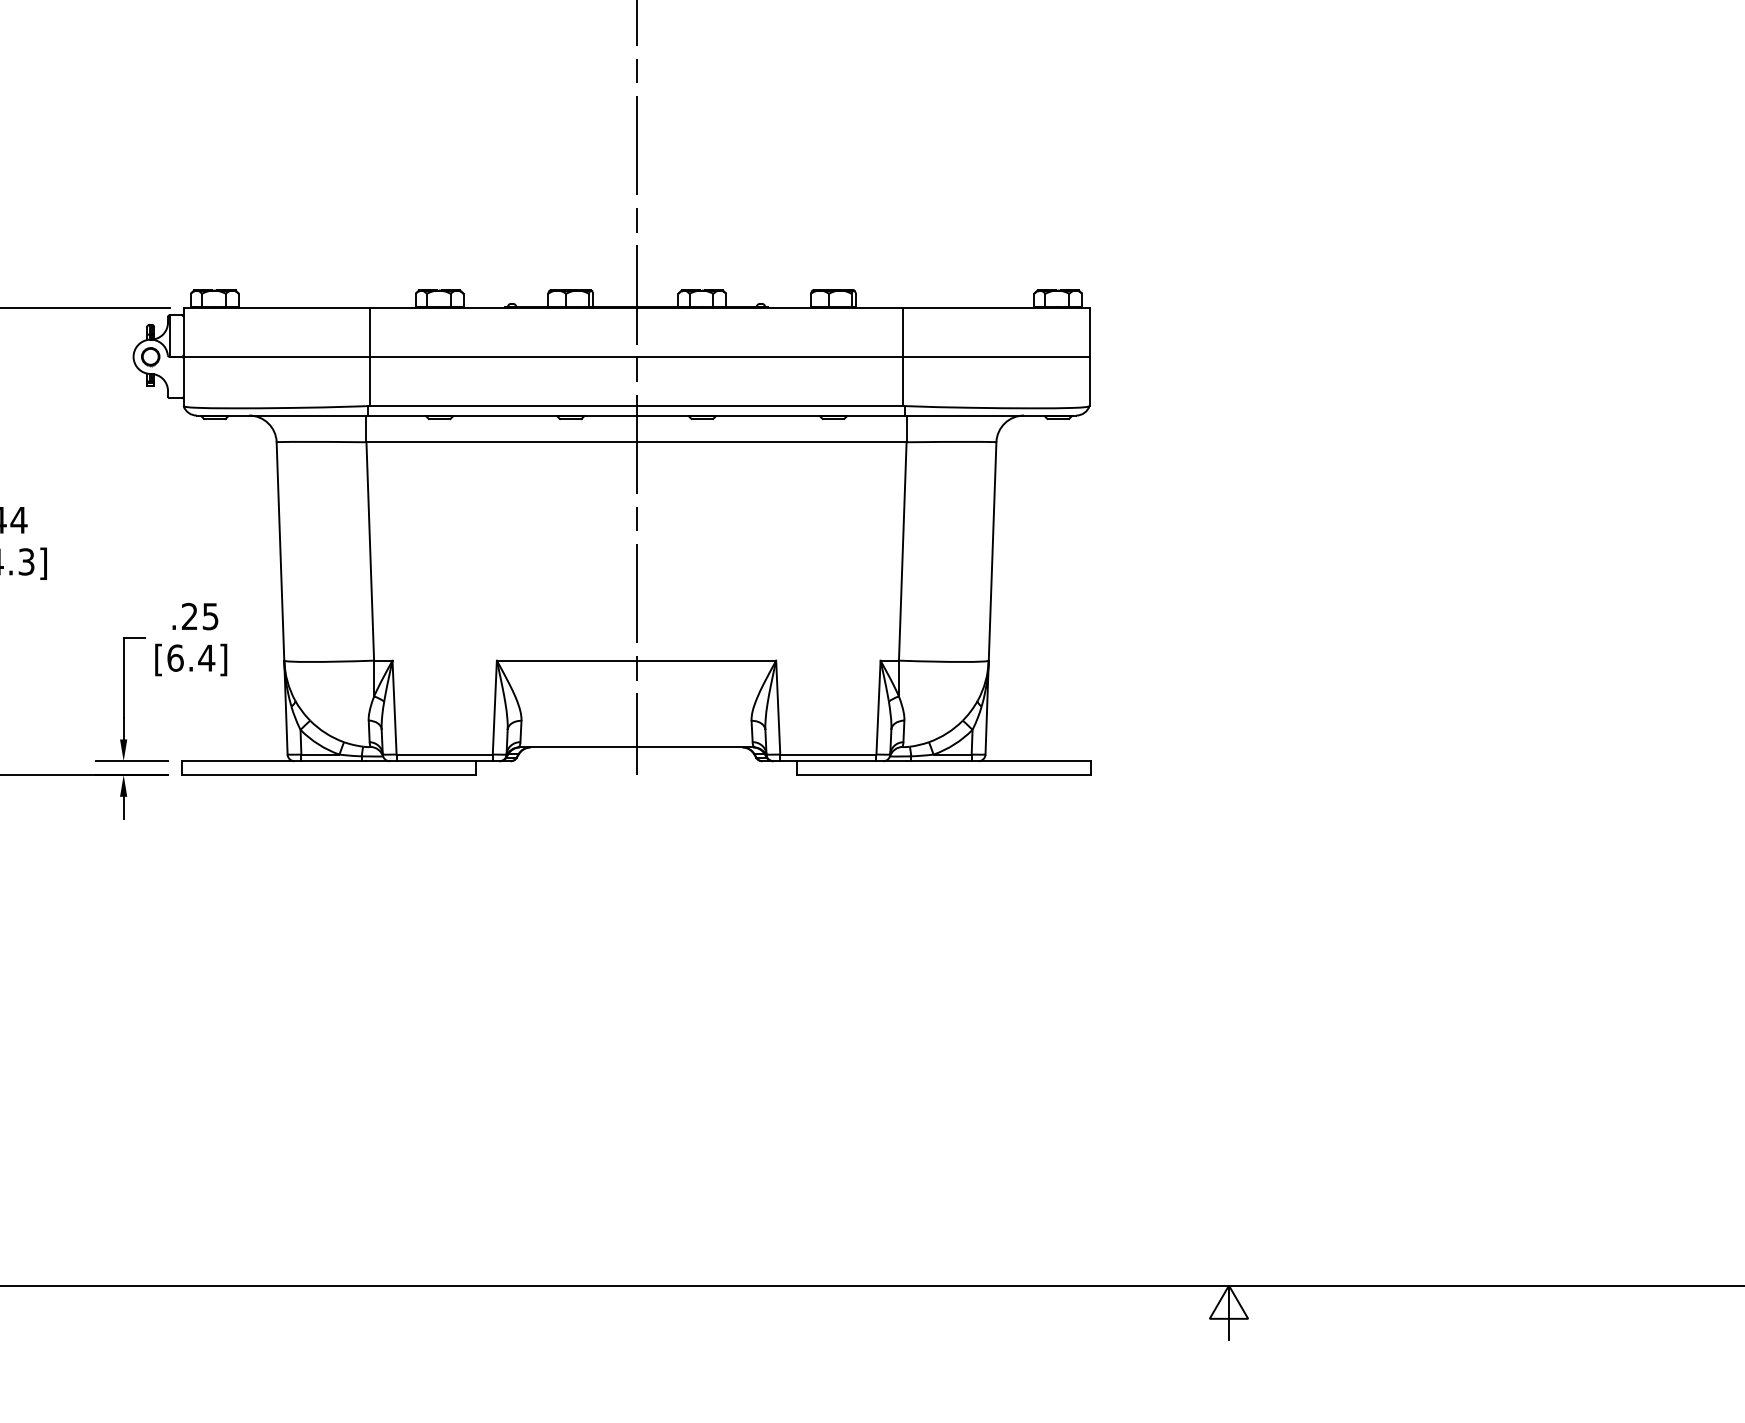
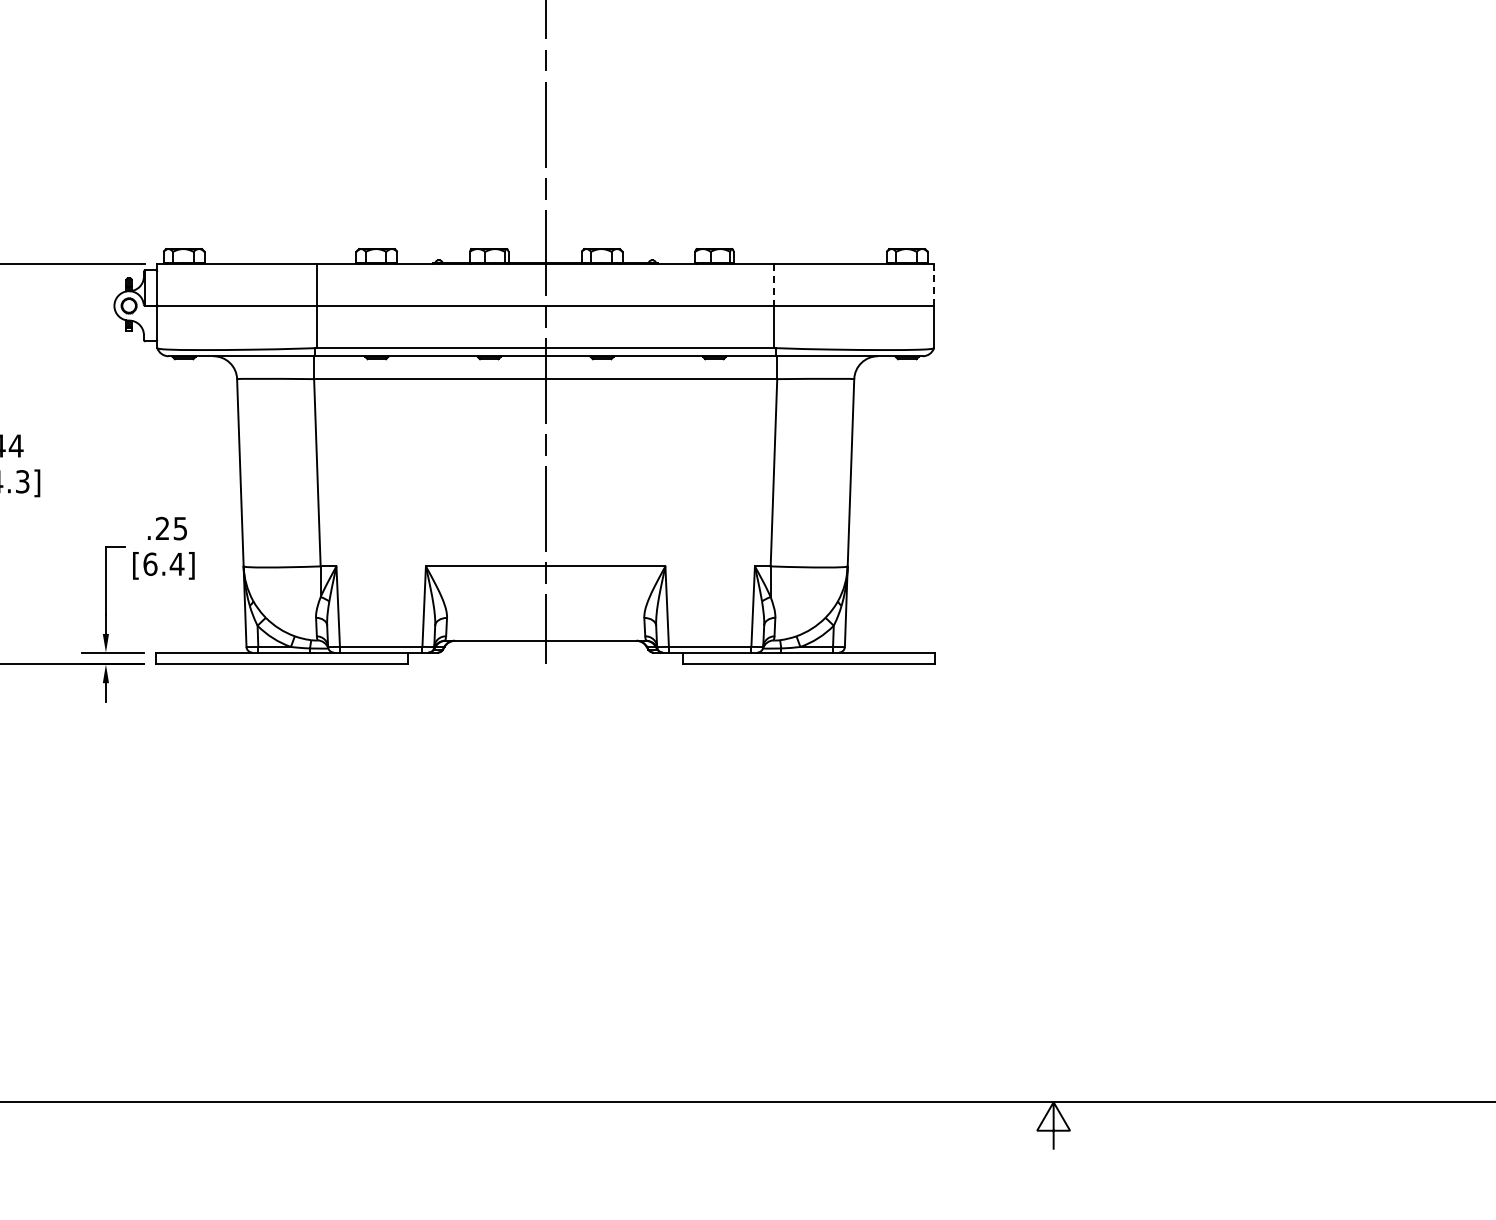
line: (903, 333) -> (774, 285), solid -> dashed
line: (1090, 333) -> (934, 285), solid -> dashed

